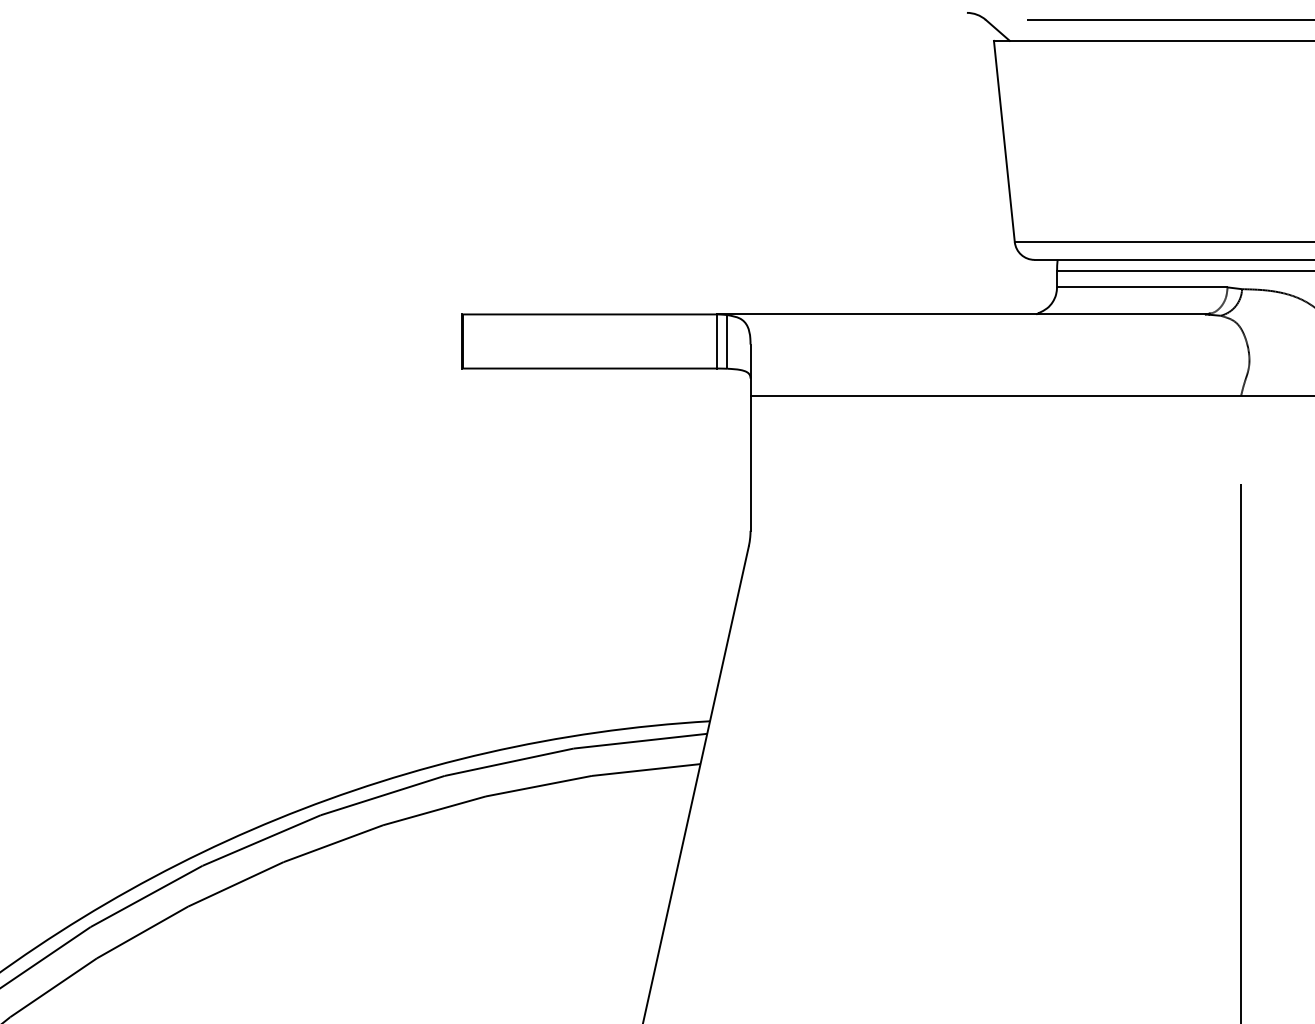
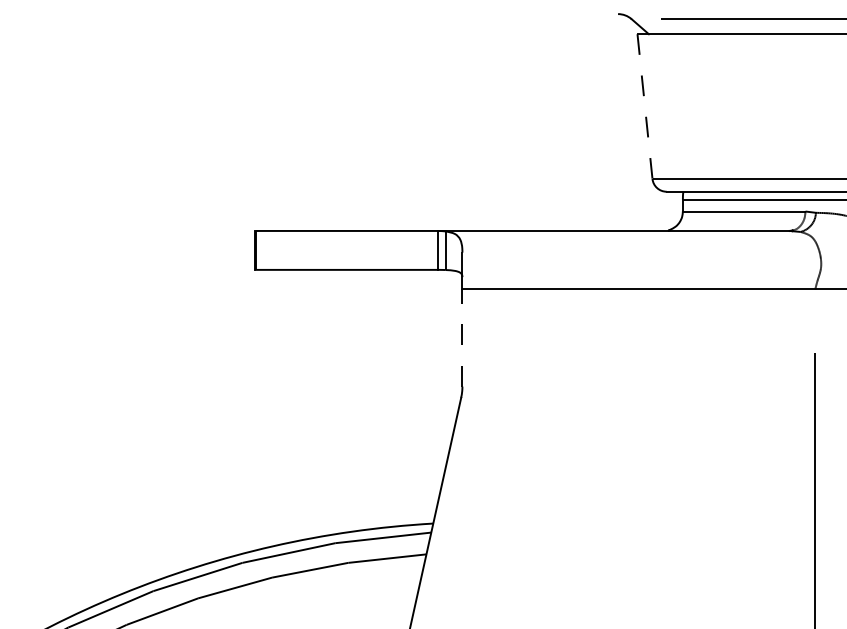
line: (1004, 141) -> (645, 106), solid -> dashed
line: (750, 463) -> (462, 338), solid -> dashed

